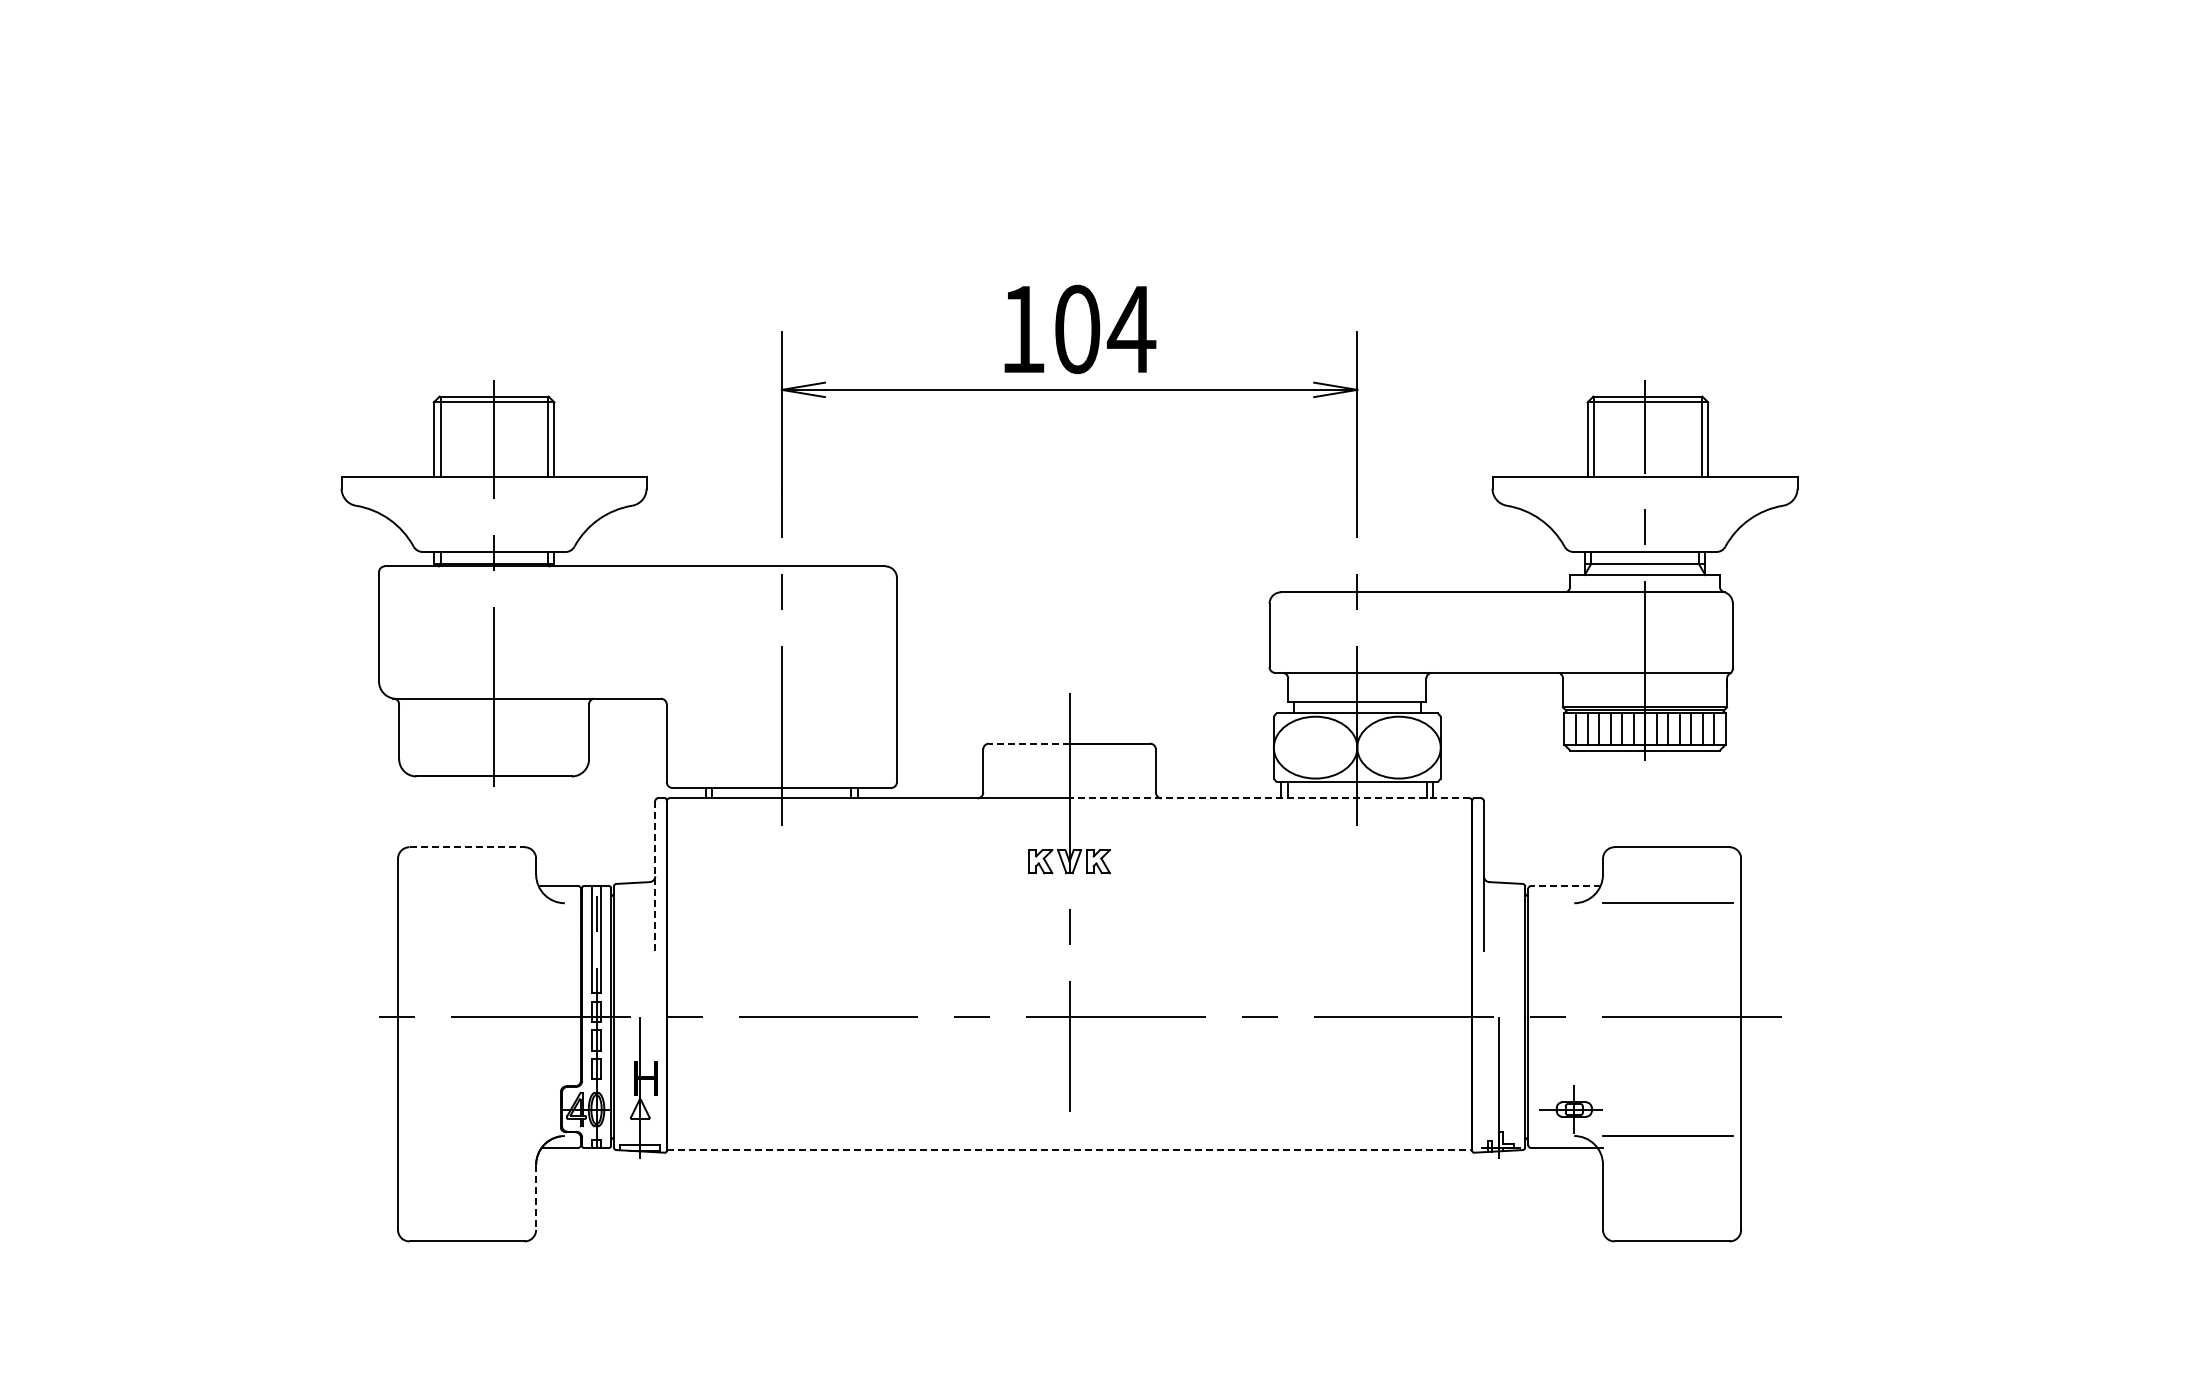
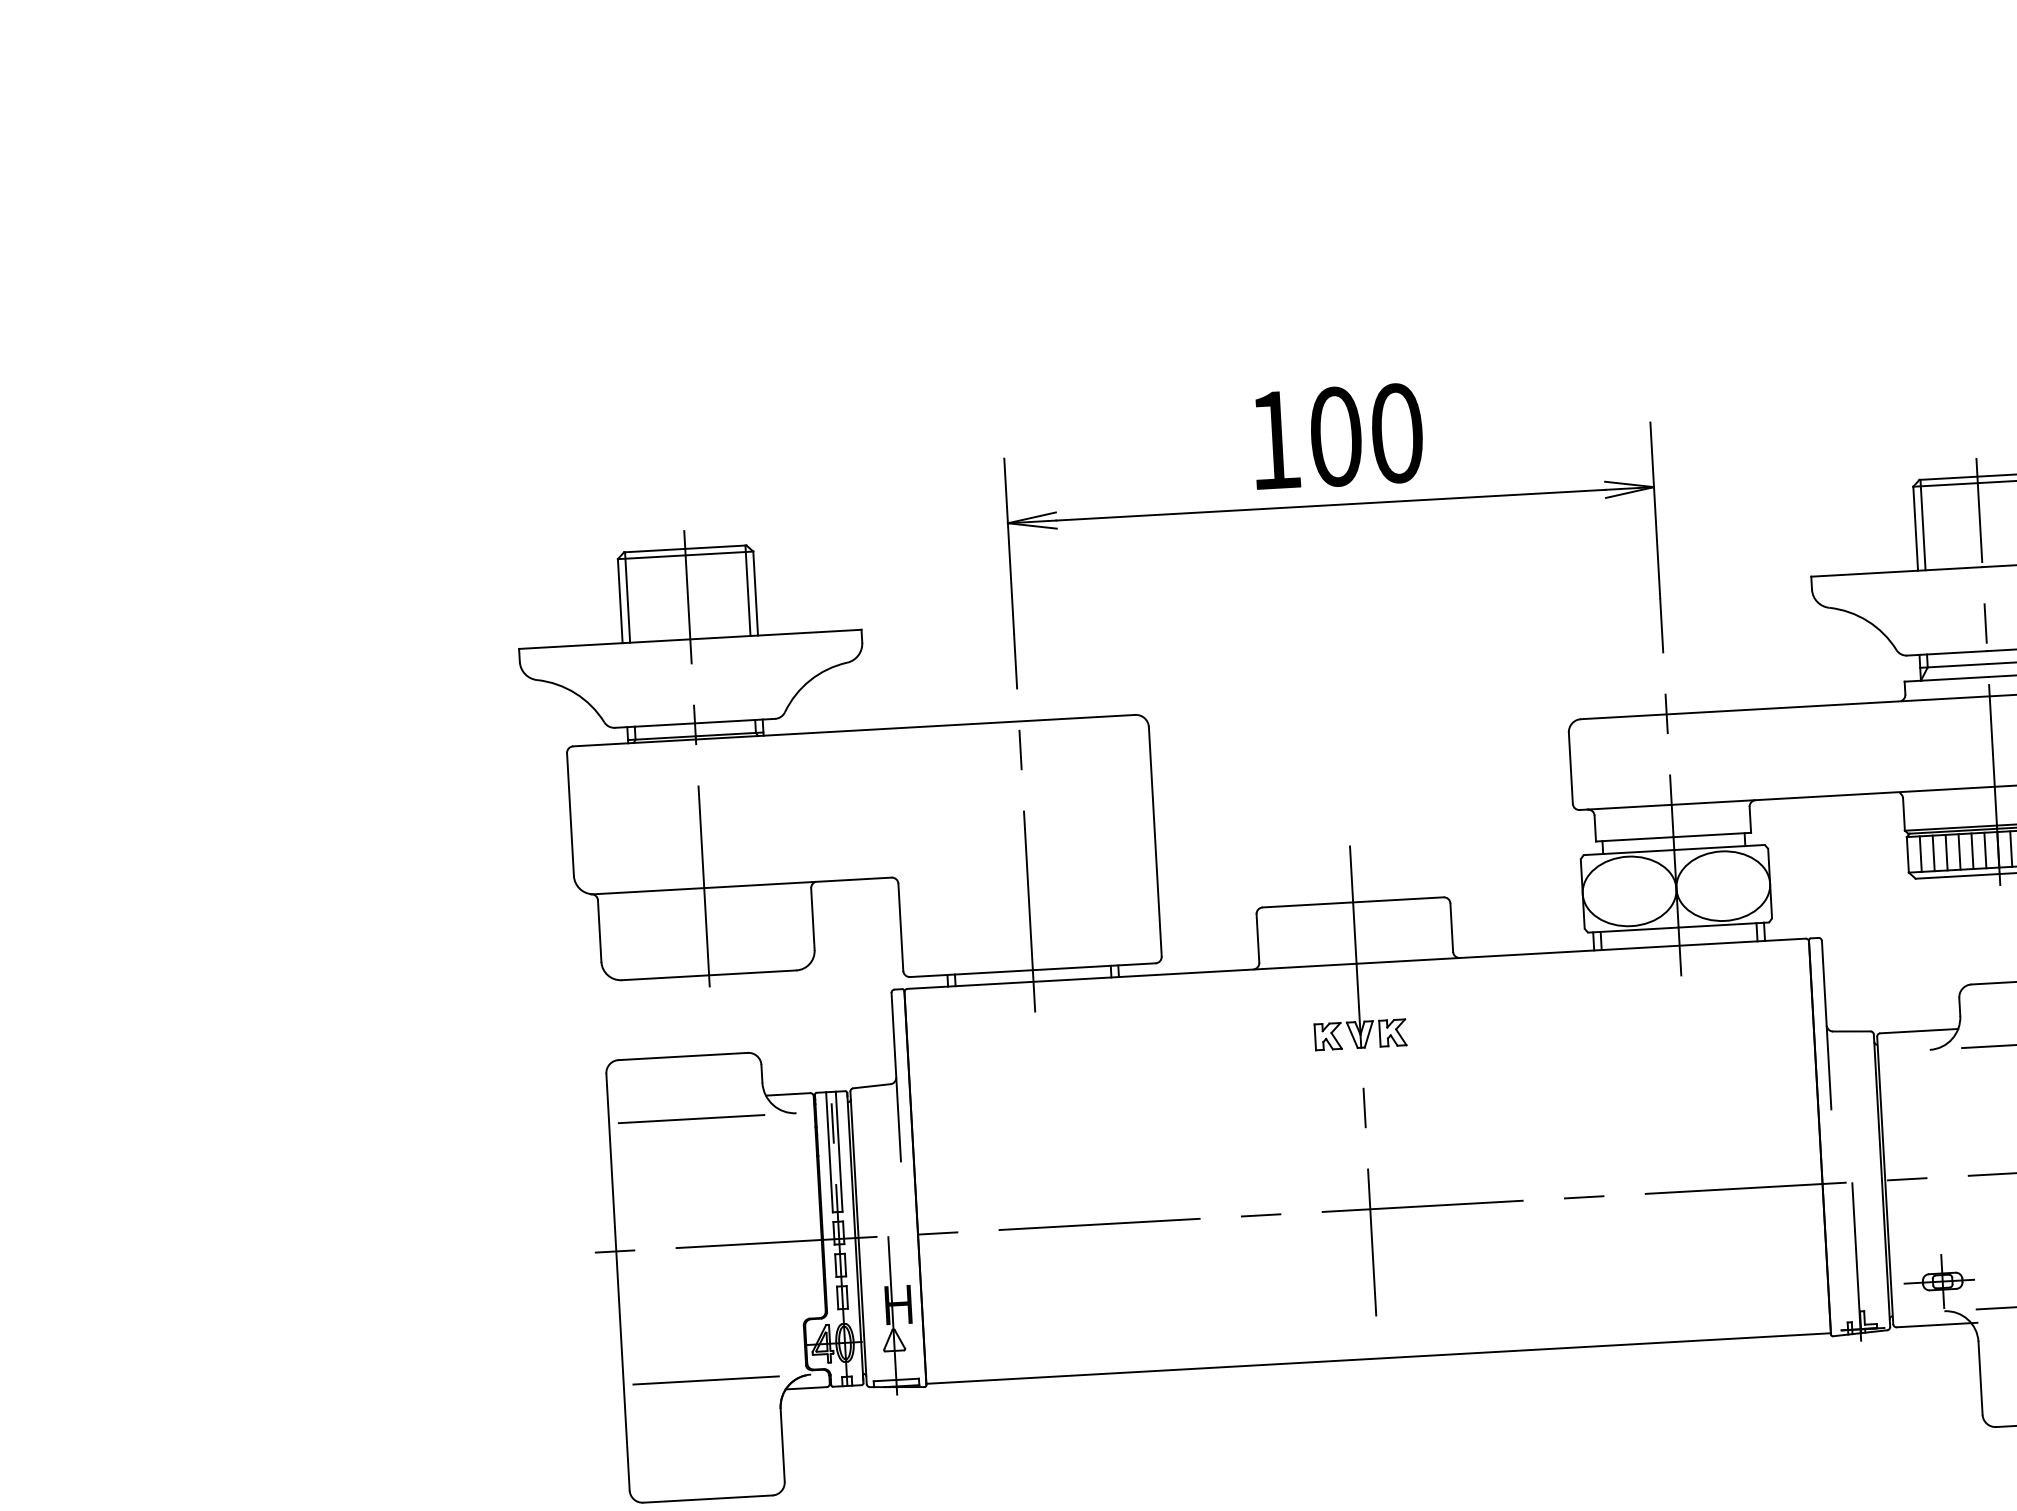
text: (1131, 329) -> (1396, 433), 104 -> 100
line: (1028, 743) -> (1307, 904), dashed -> solid
line: (1269, 798) -> (1581, 951), dashed -> solid
line: (467, 847) -> (683, 1056), dashed -> solid
line: (655, 876) -> (896, 1077), dashed -> solid
line: (1565, 886) -> (1918, 1031), dashed -> solid
line: (471, 903) -> (691, 1119), added
line: (471, 1136) -> (706, 1380), added
line: (1069, 1149) -> (1378, 1358), dashed -> solid
line: (536, 1197) -> (783, 1445), dashed -> solid

